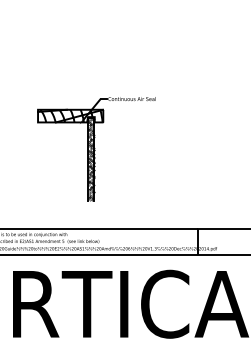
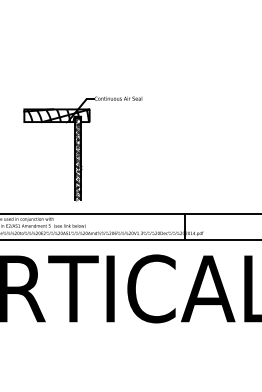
part: (96, 148) -> (82, 148), moved

